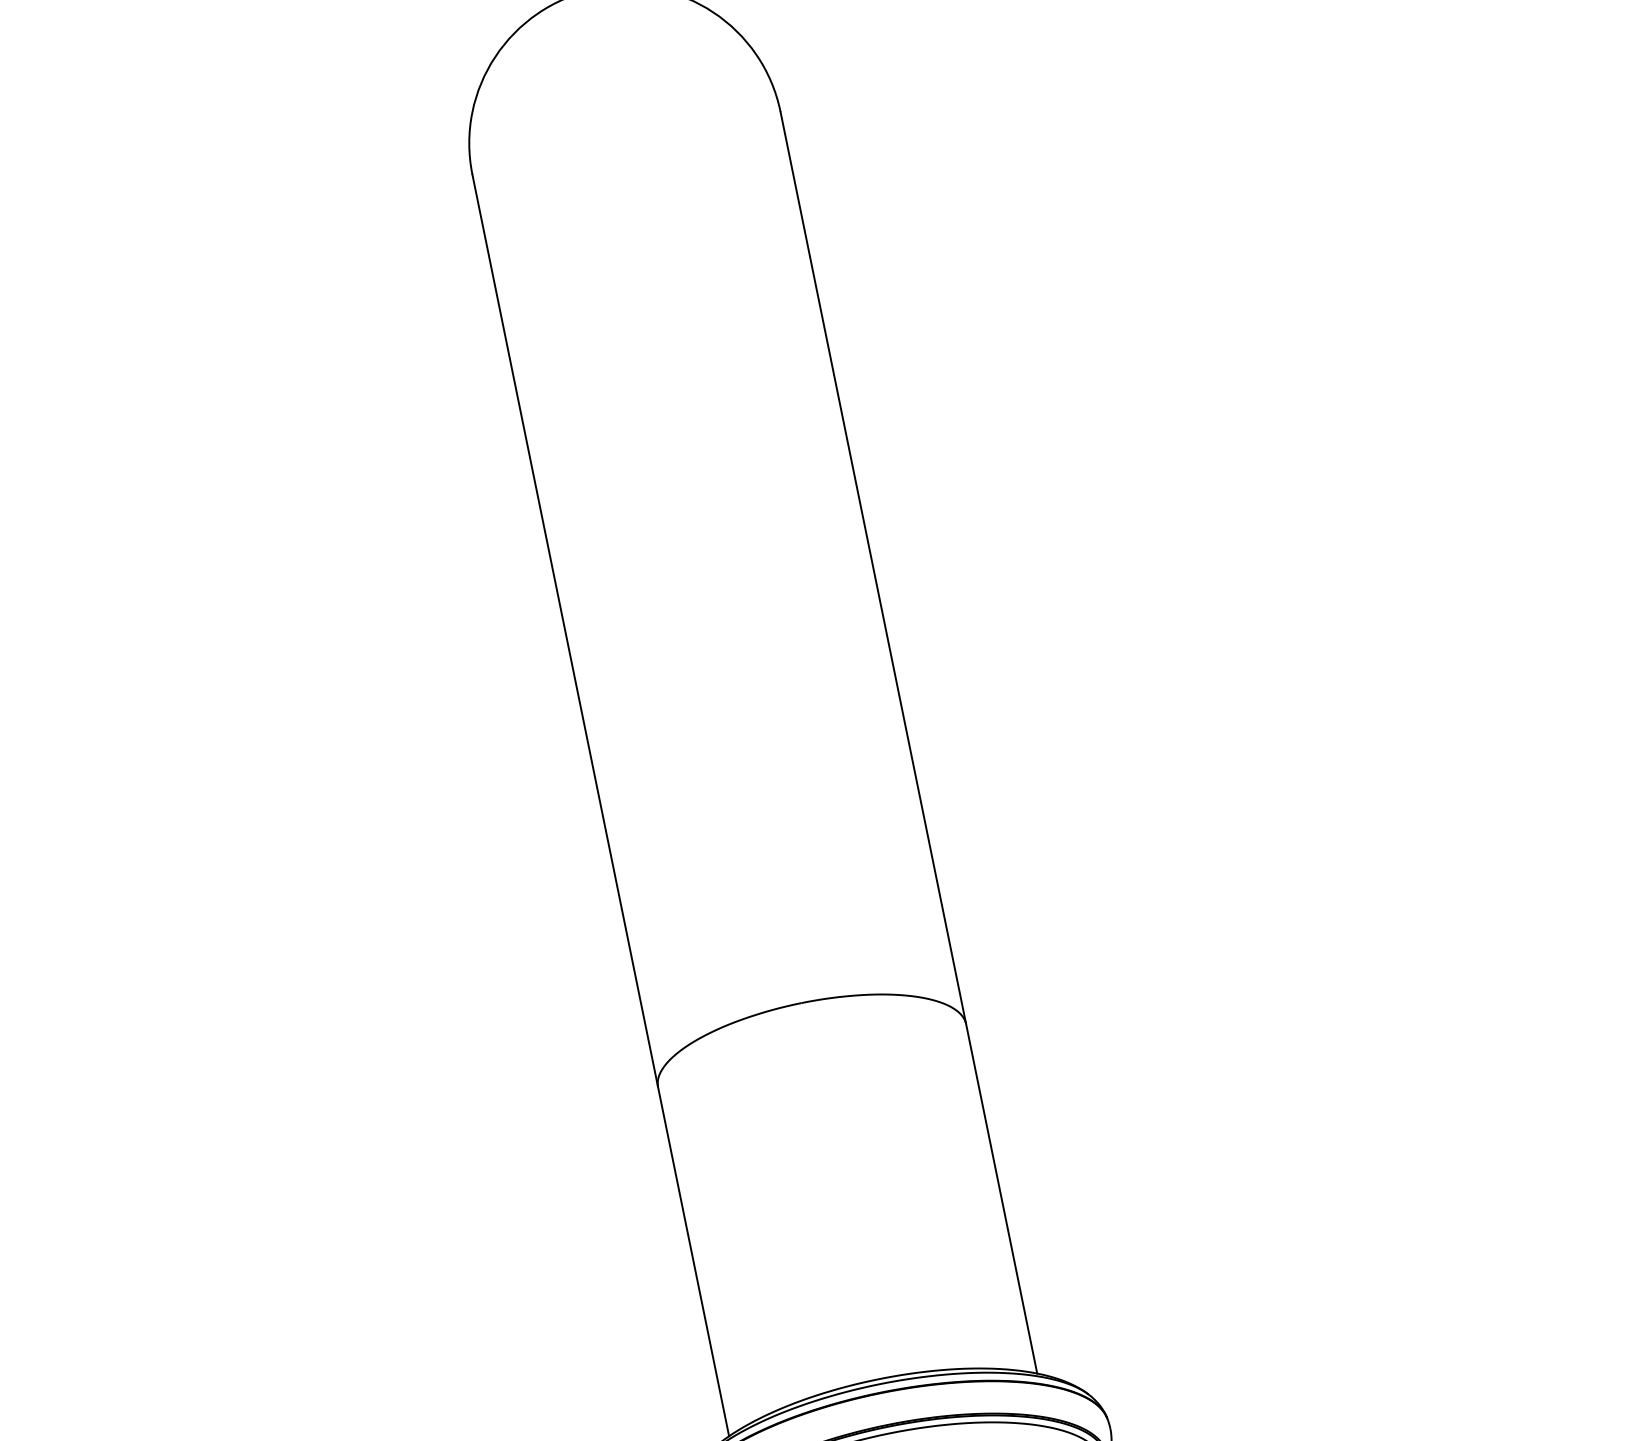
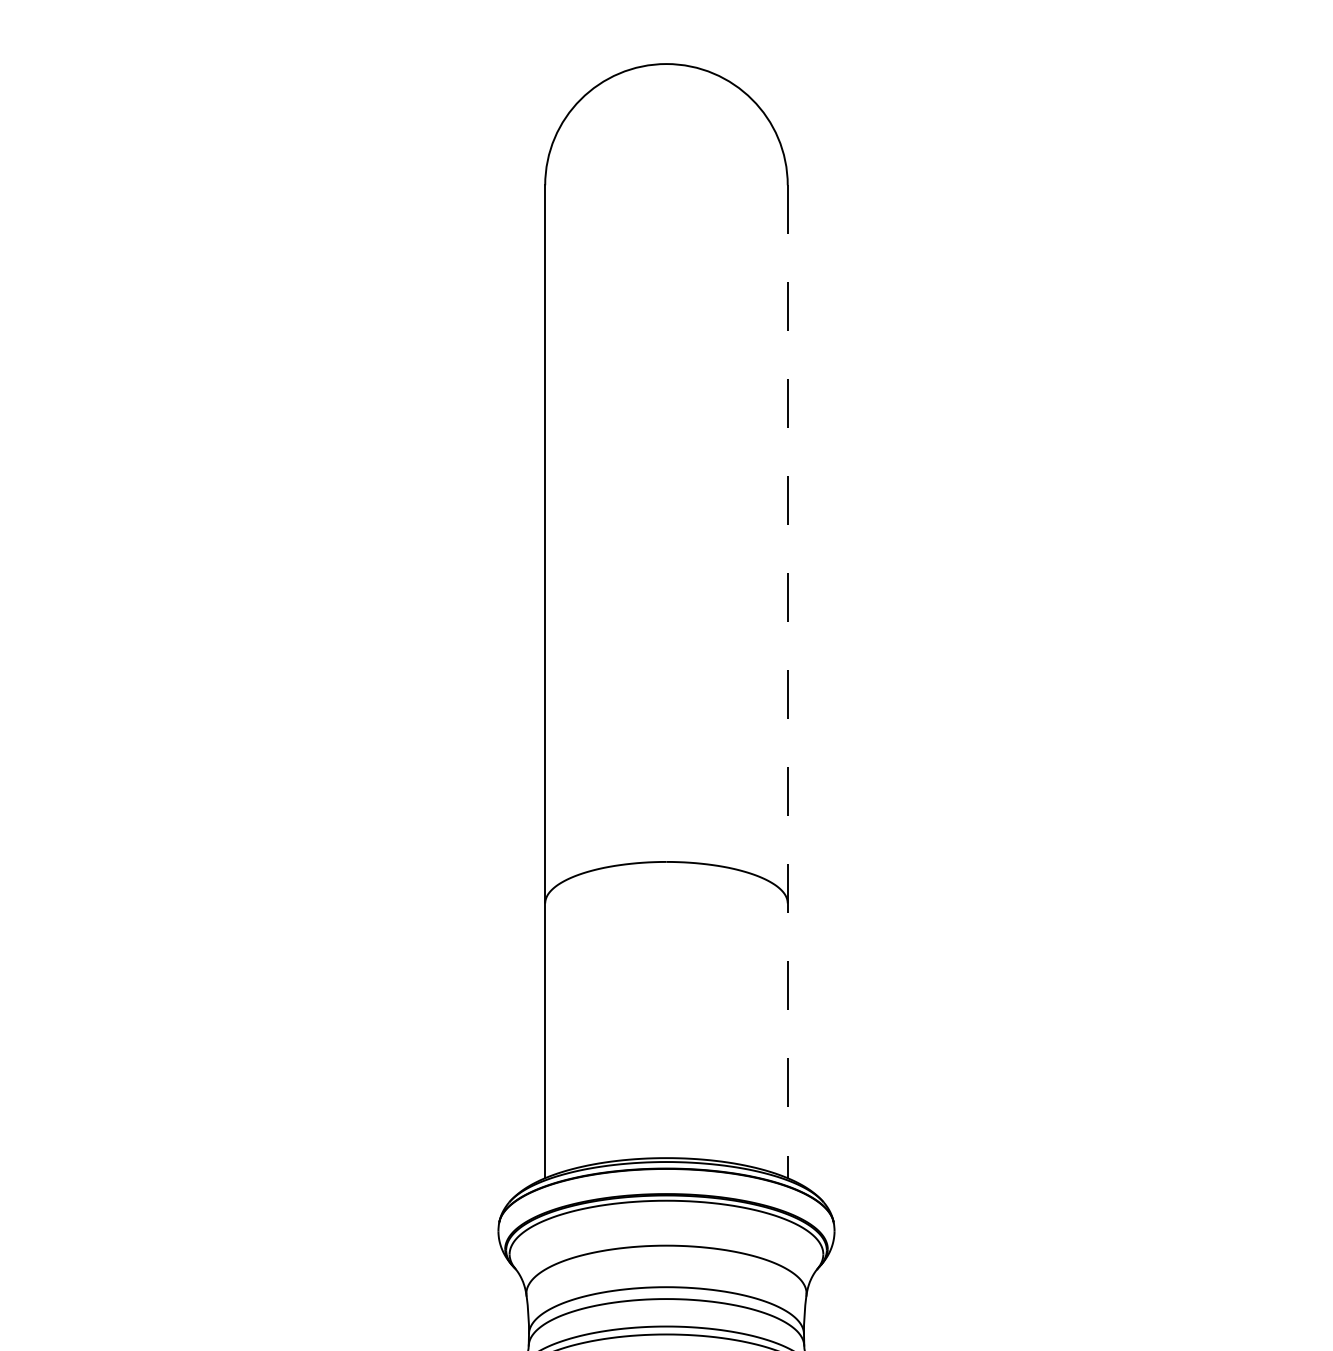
line: (908, 743) -> (787, 682), solid -> dashed

